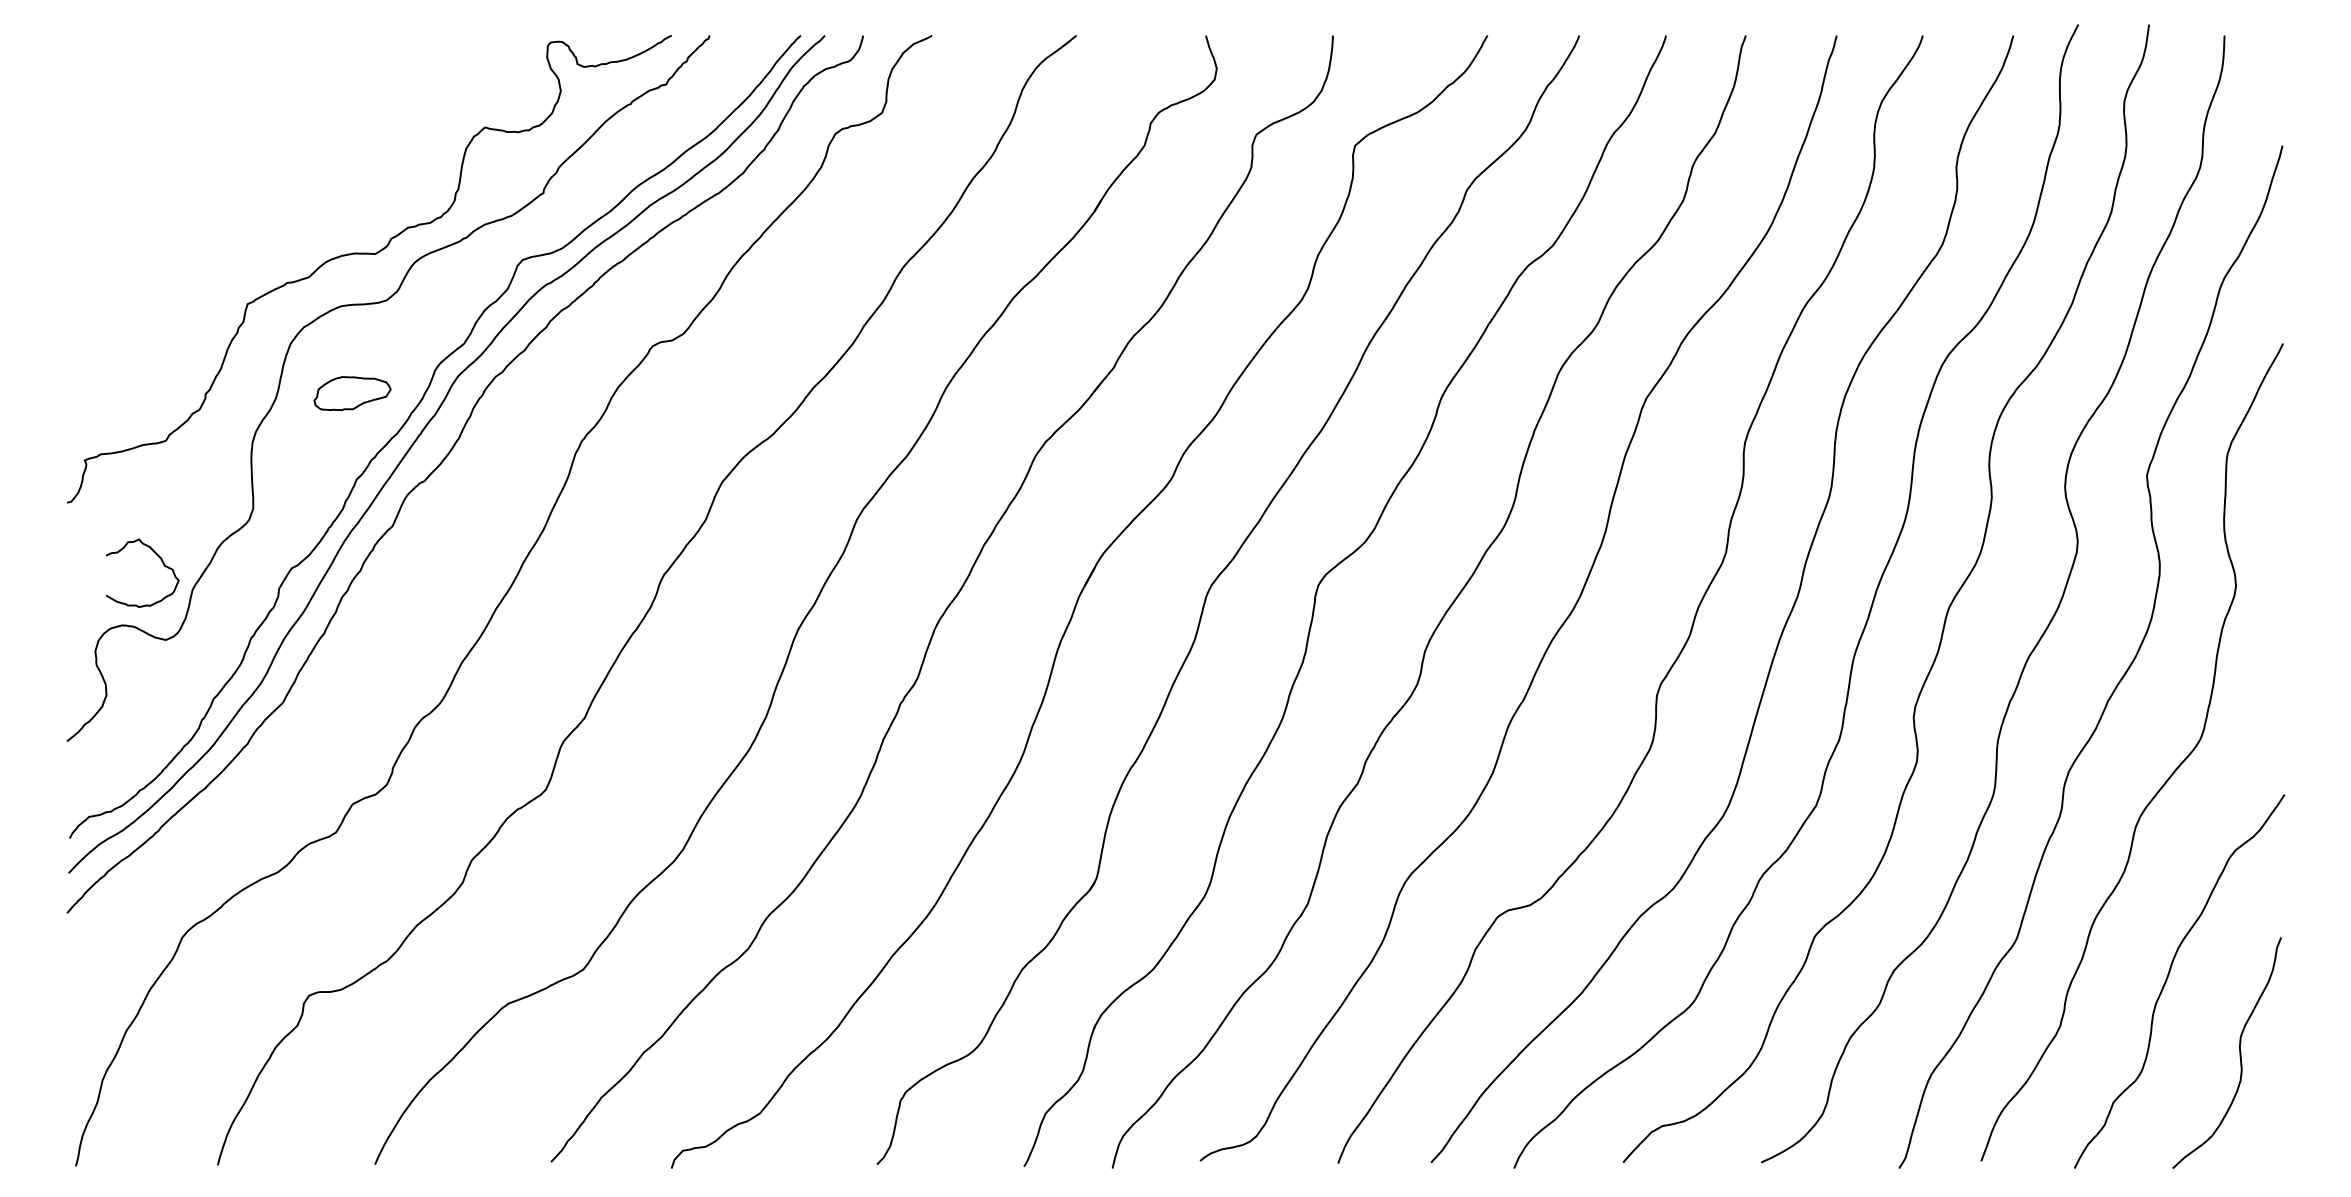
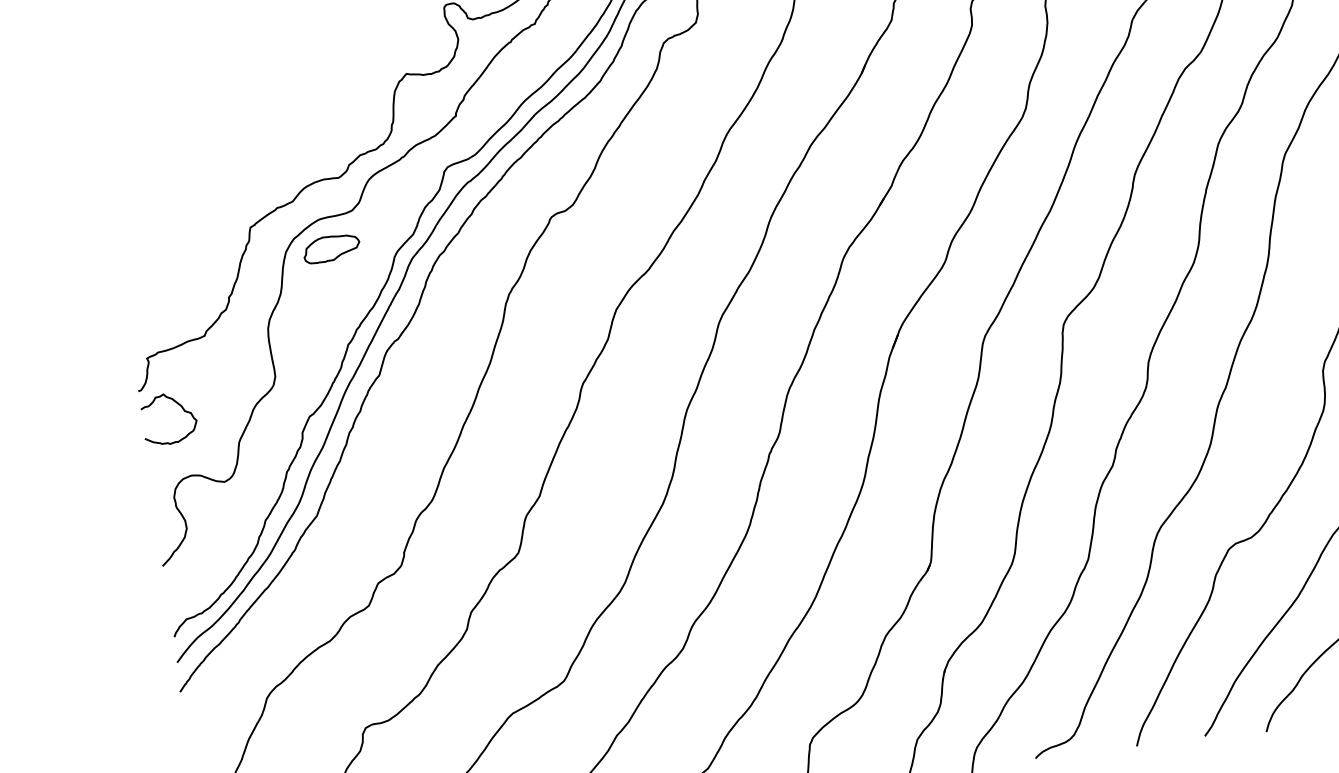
part: (352, 393) -> (331, 248), moved
curve: (157, 556) -> (178, 405), moved

